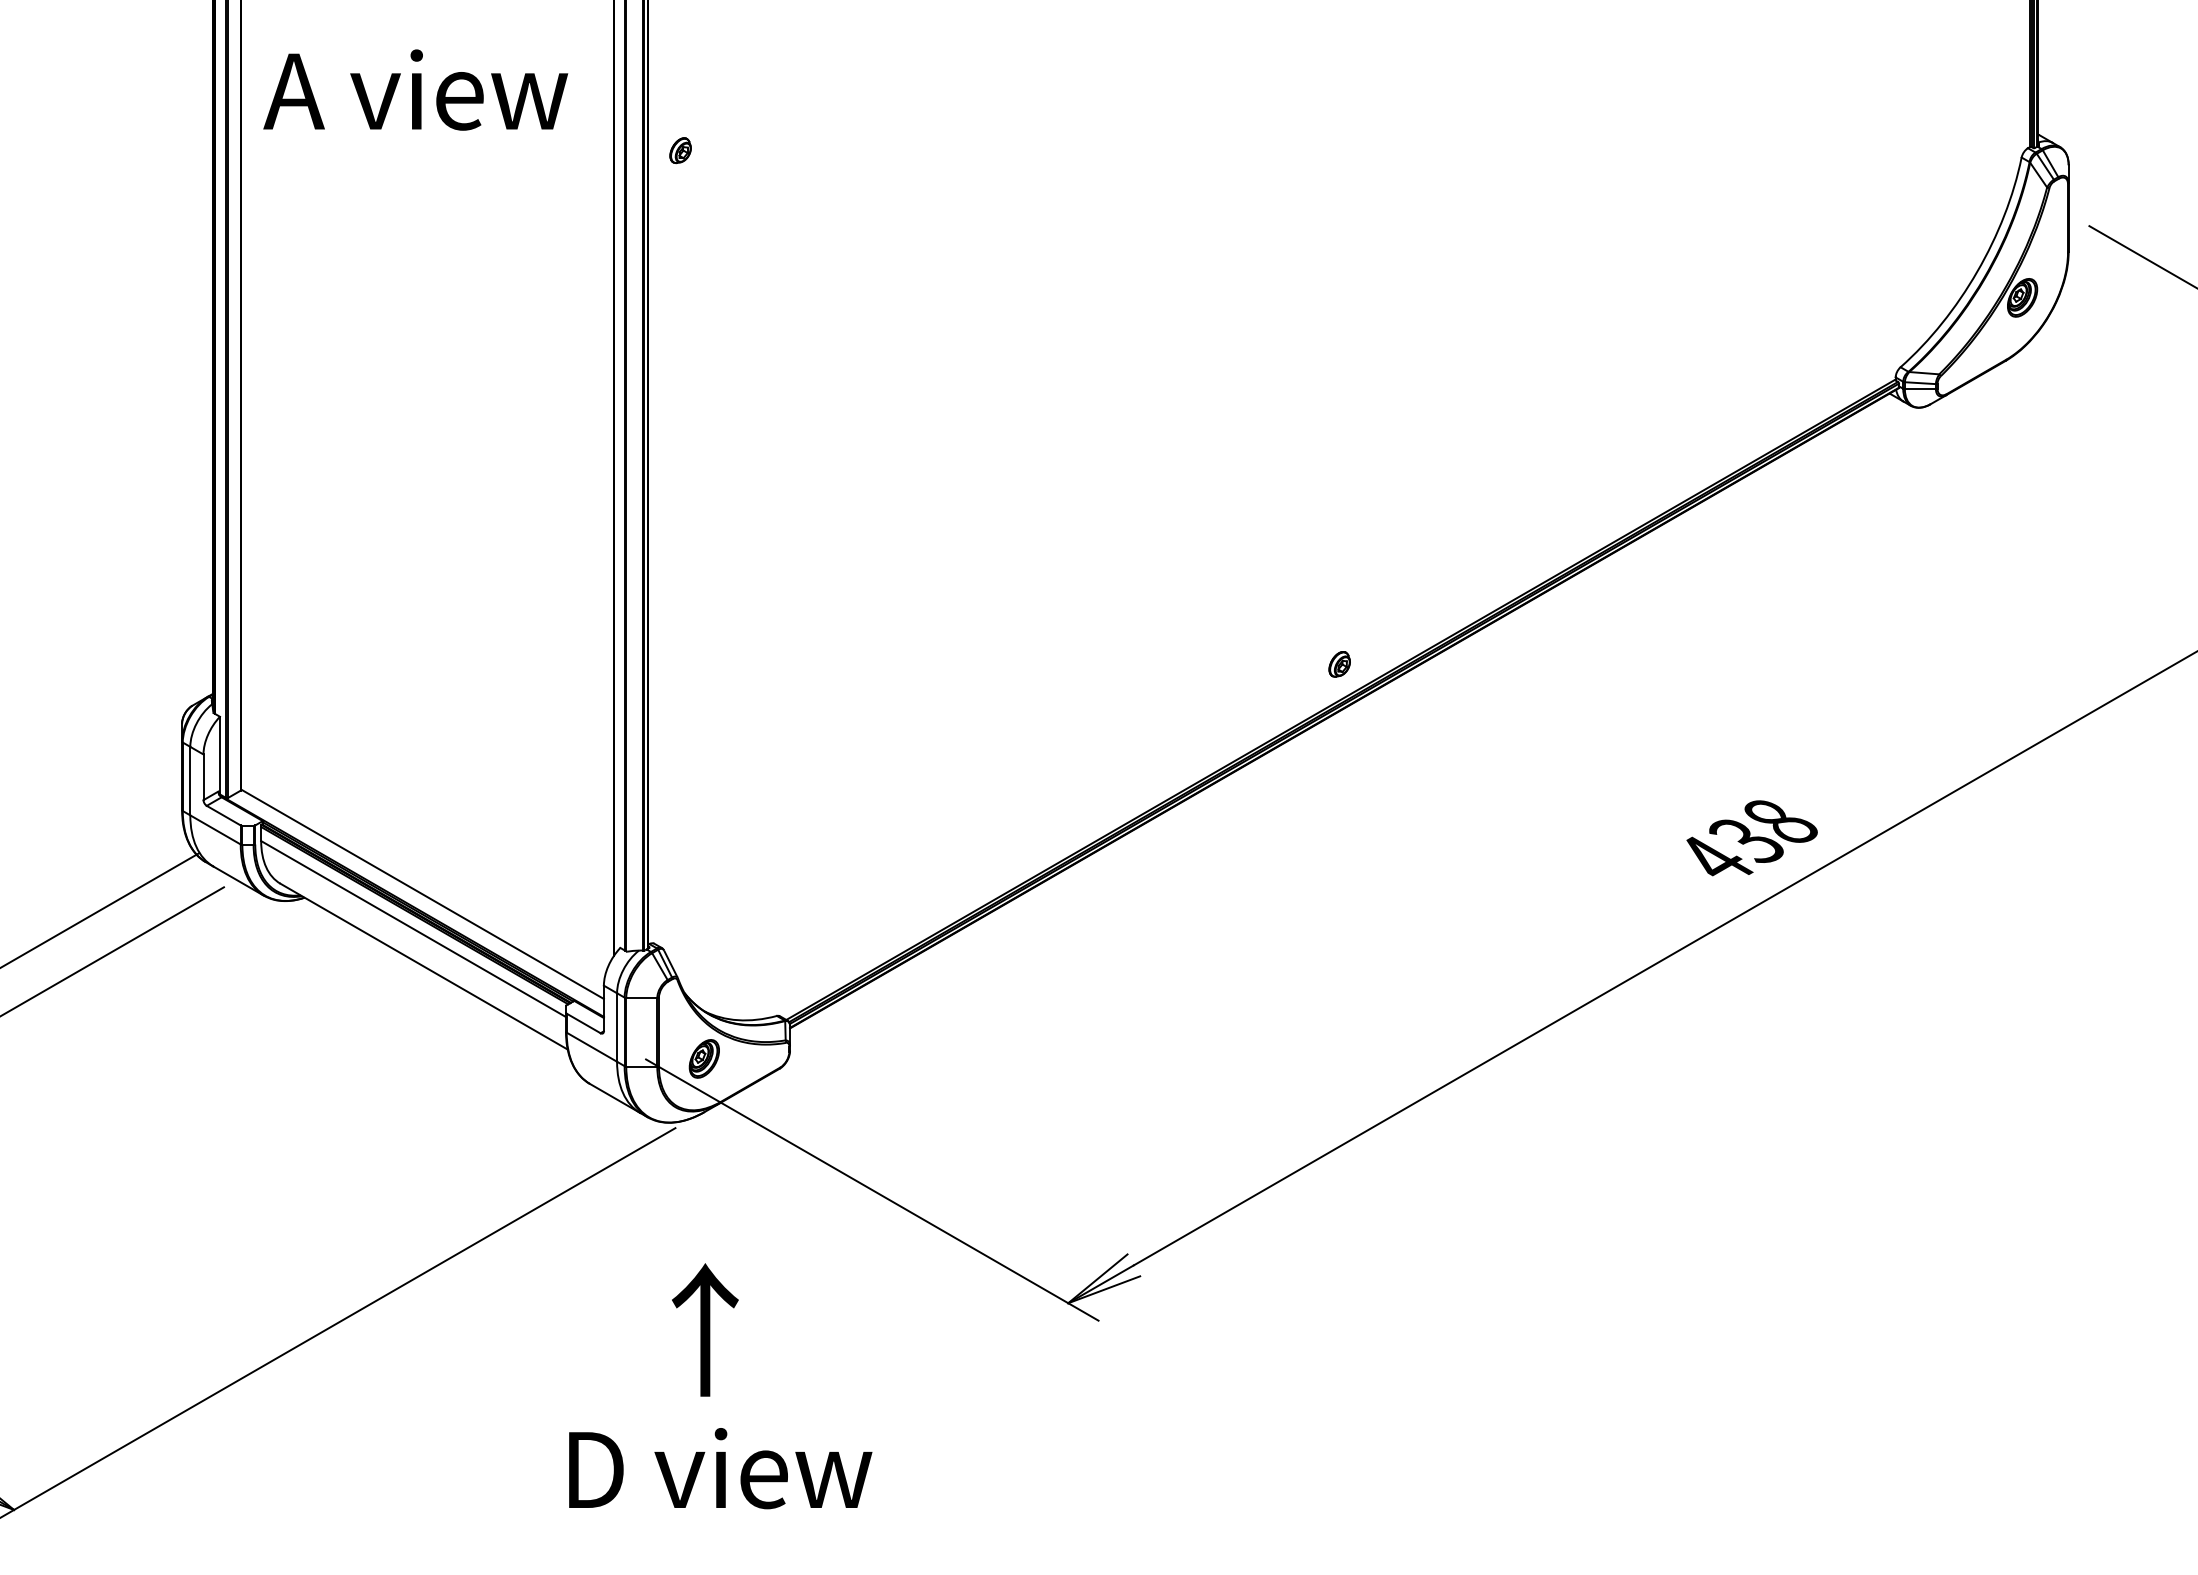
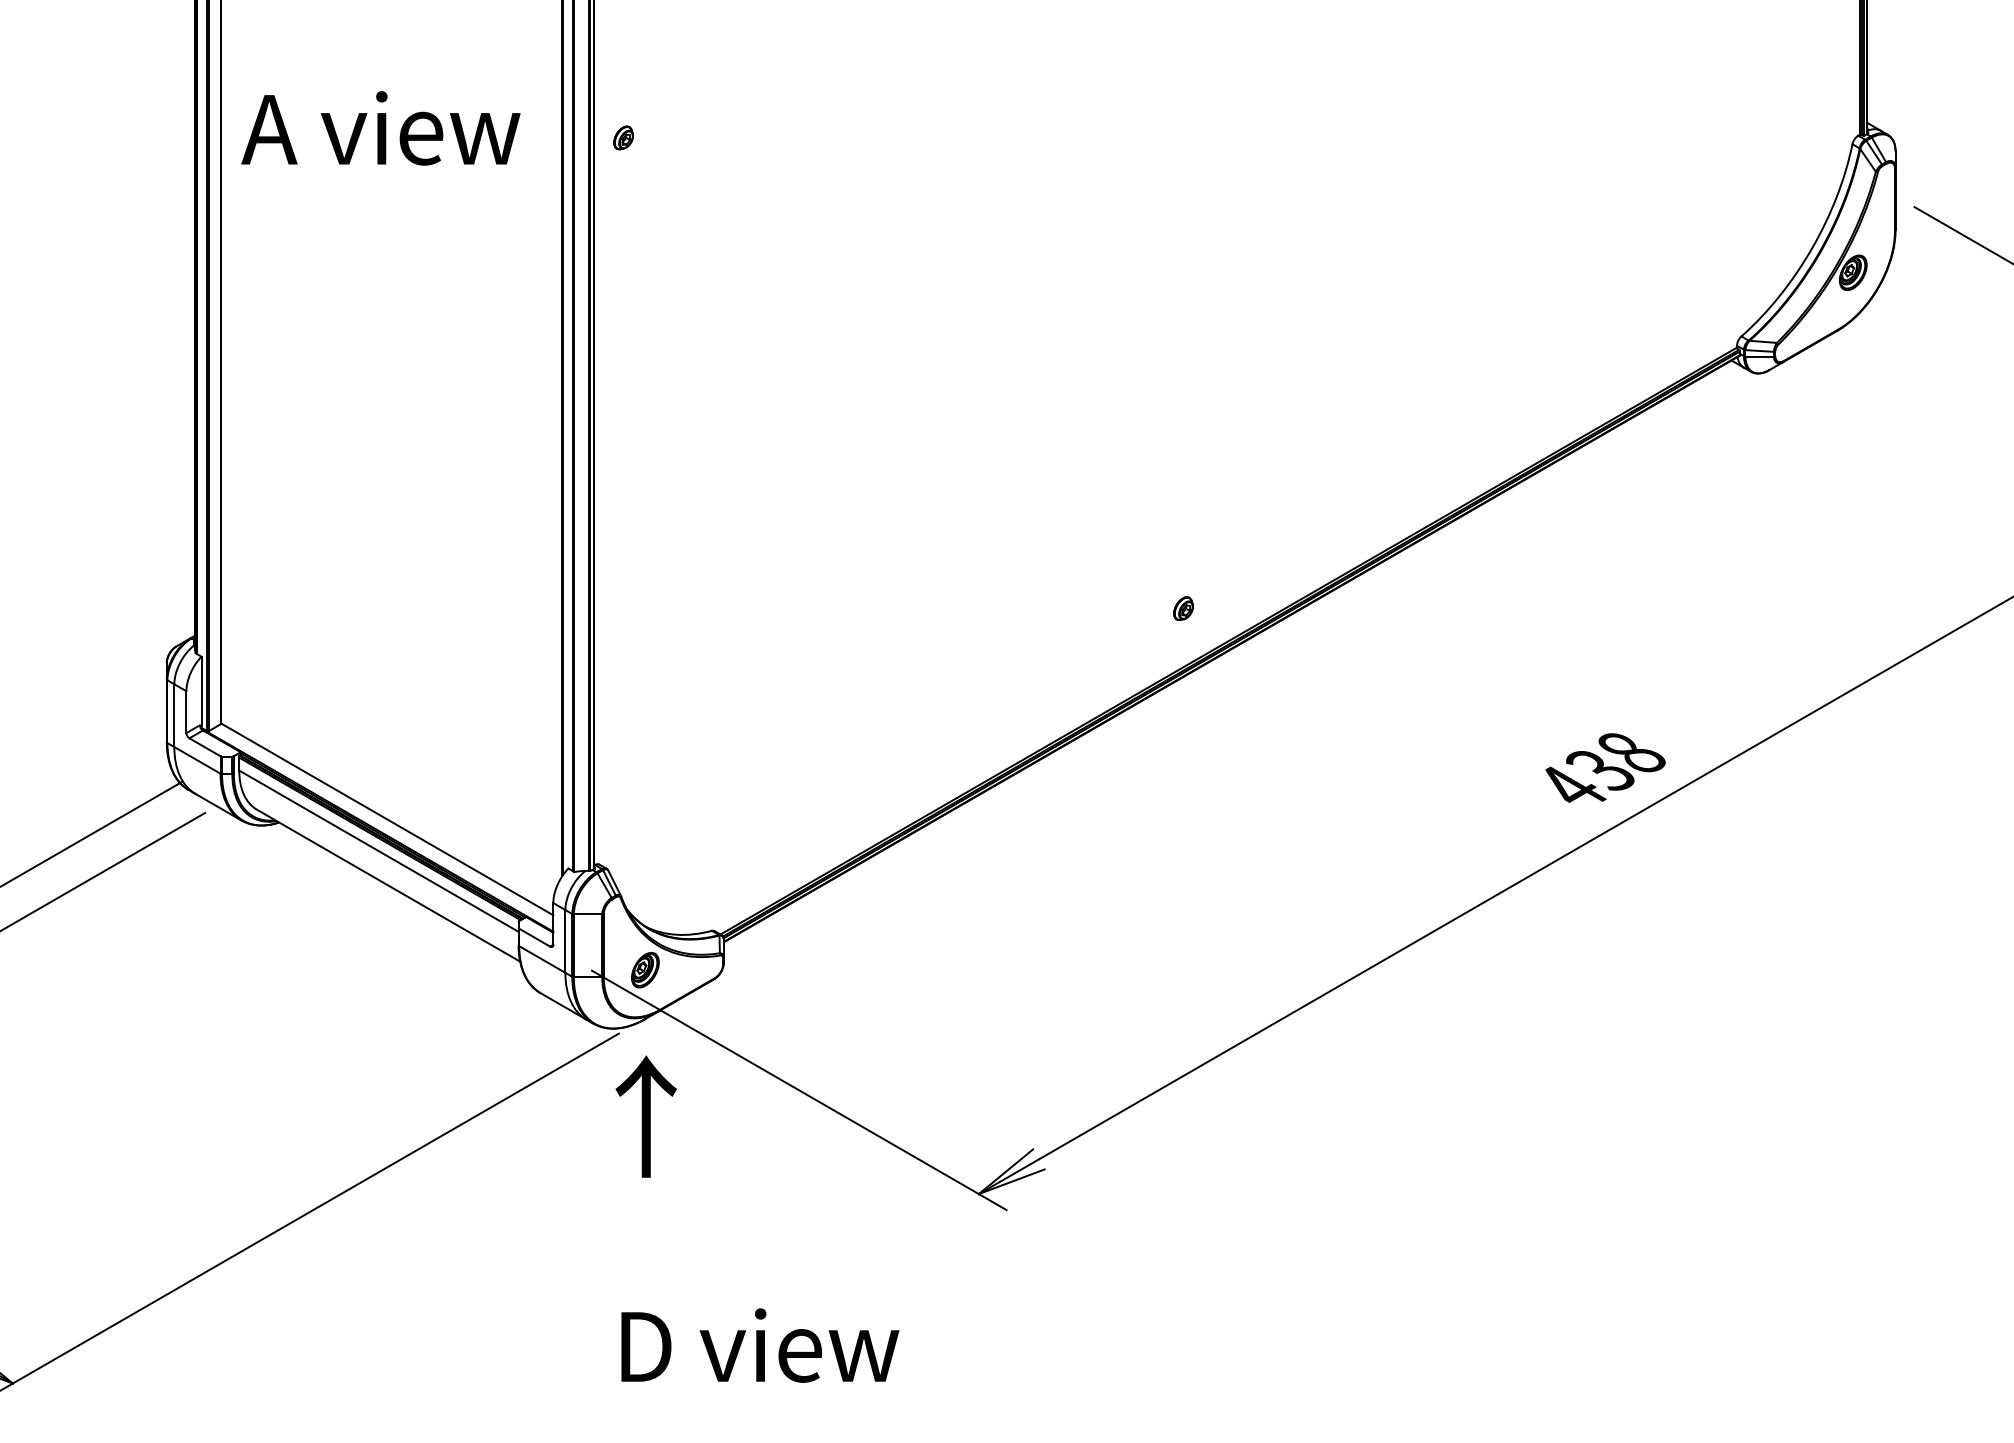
text: (415, 90) -> (380, 128), moved
part: (1339, 664) -> (1183, 608), moved
text: (704, 1329) -> (645, 1116), moved
text: (720, 1468) -> (760, 1345), moved

